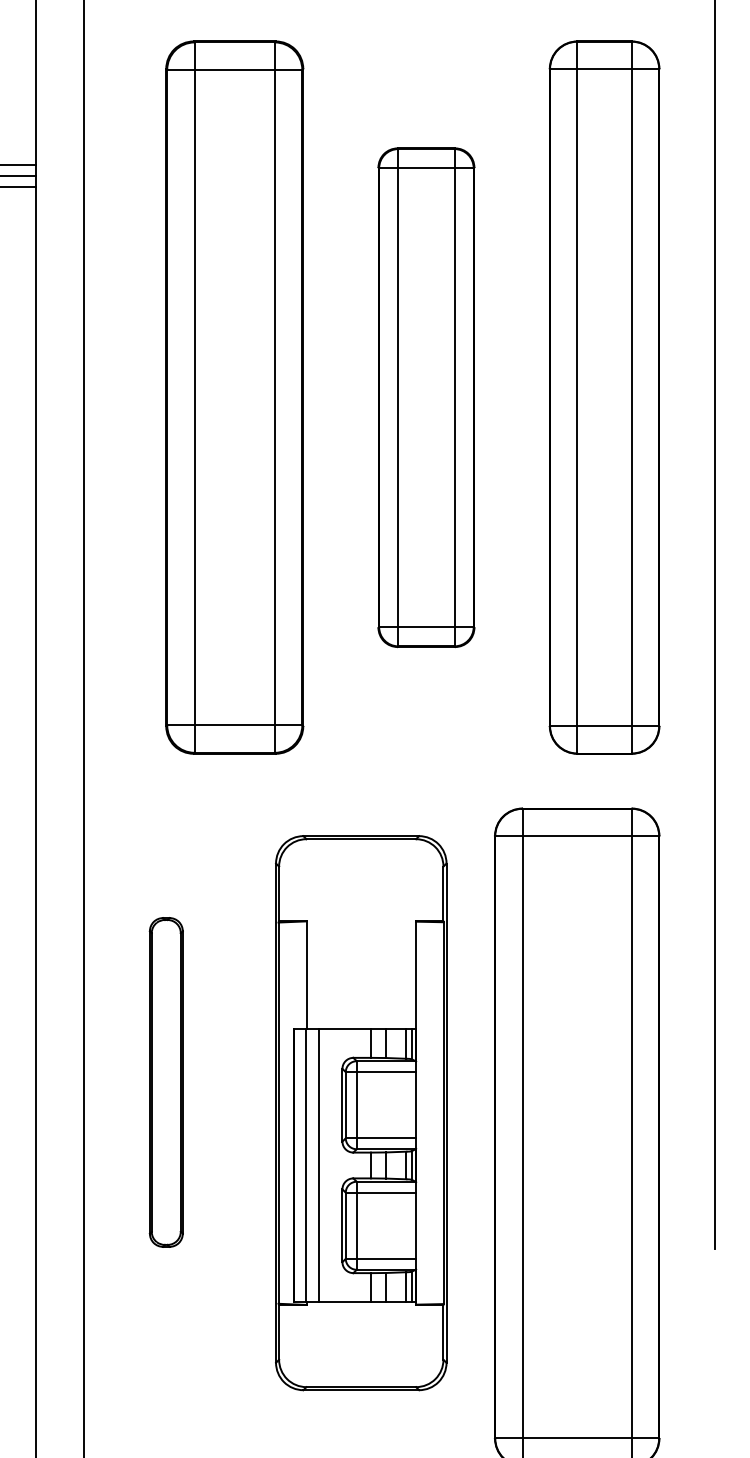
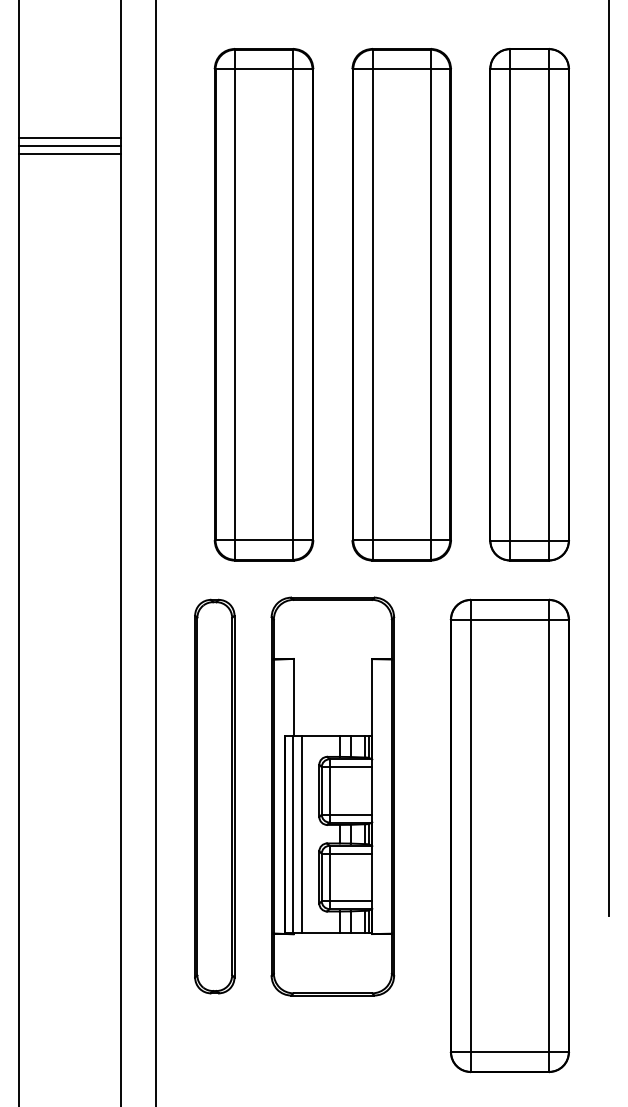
part: (426, 397) -> (401, 304), size x1.43
part: (165, 1082) -> (214, 796), size x1.67
part: (360, 1113) -> (332, 796), moved

